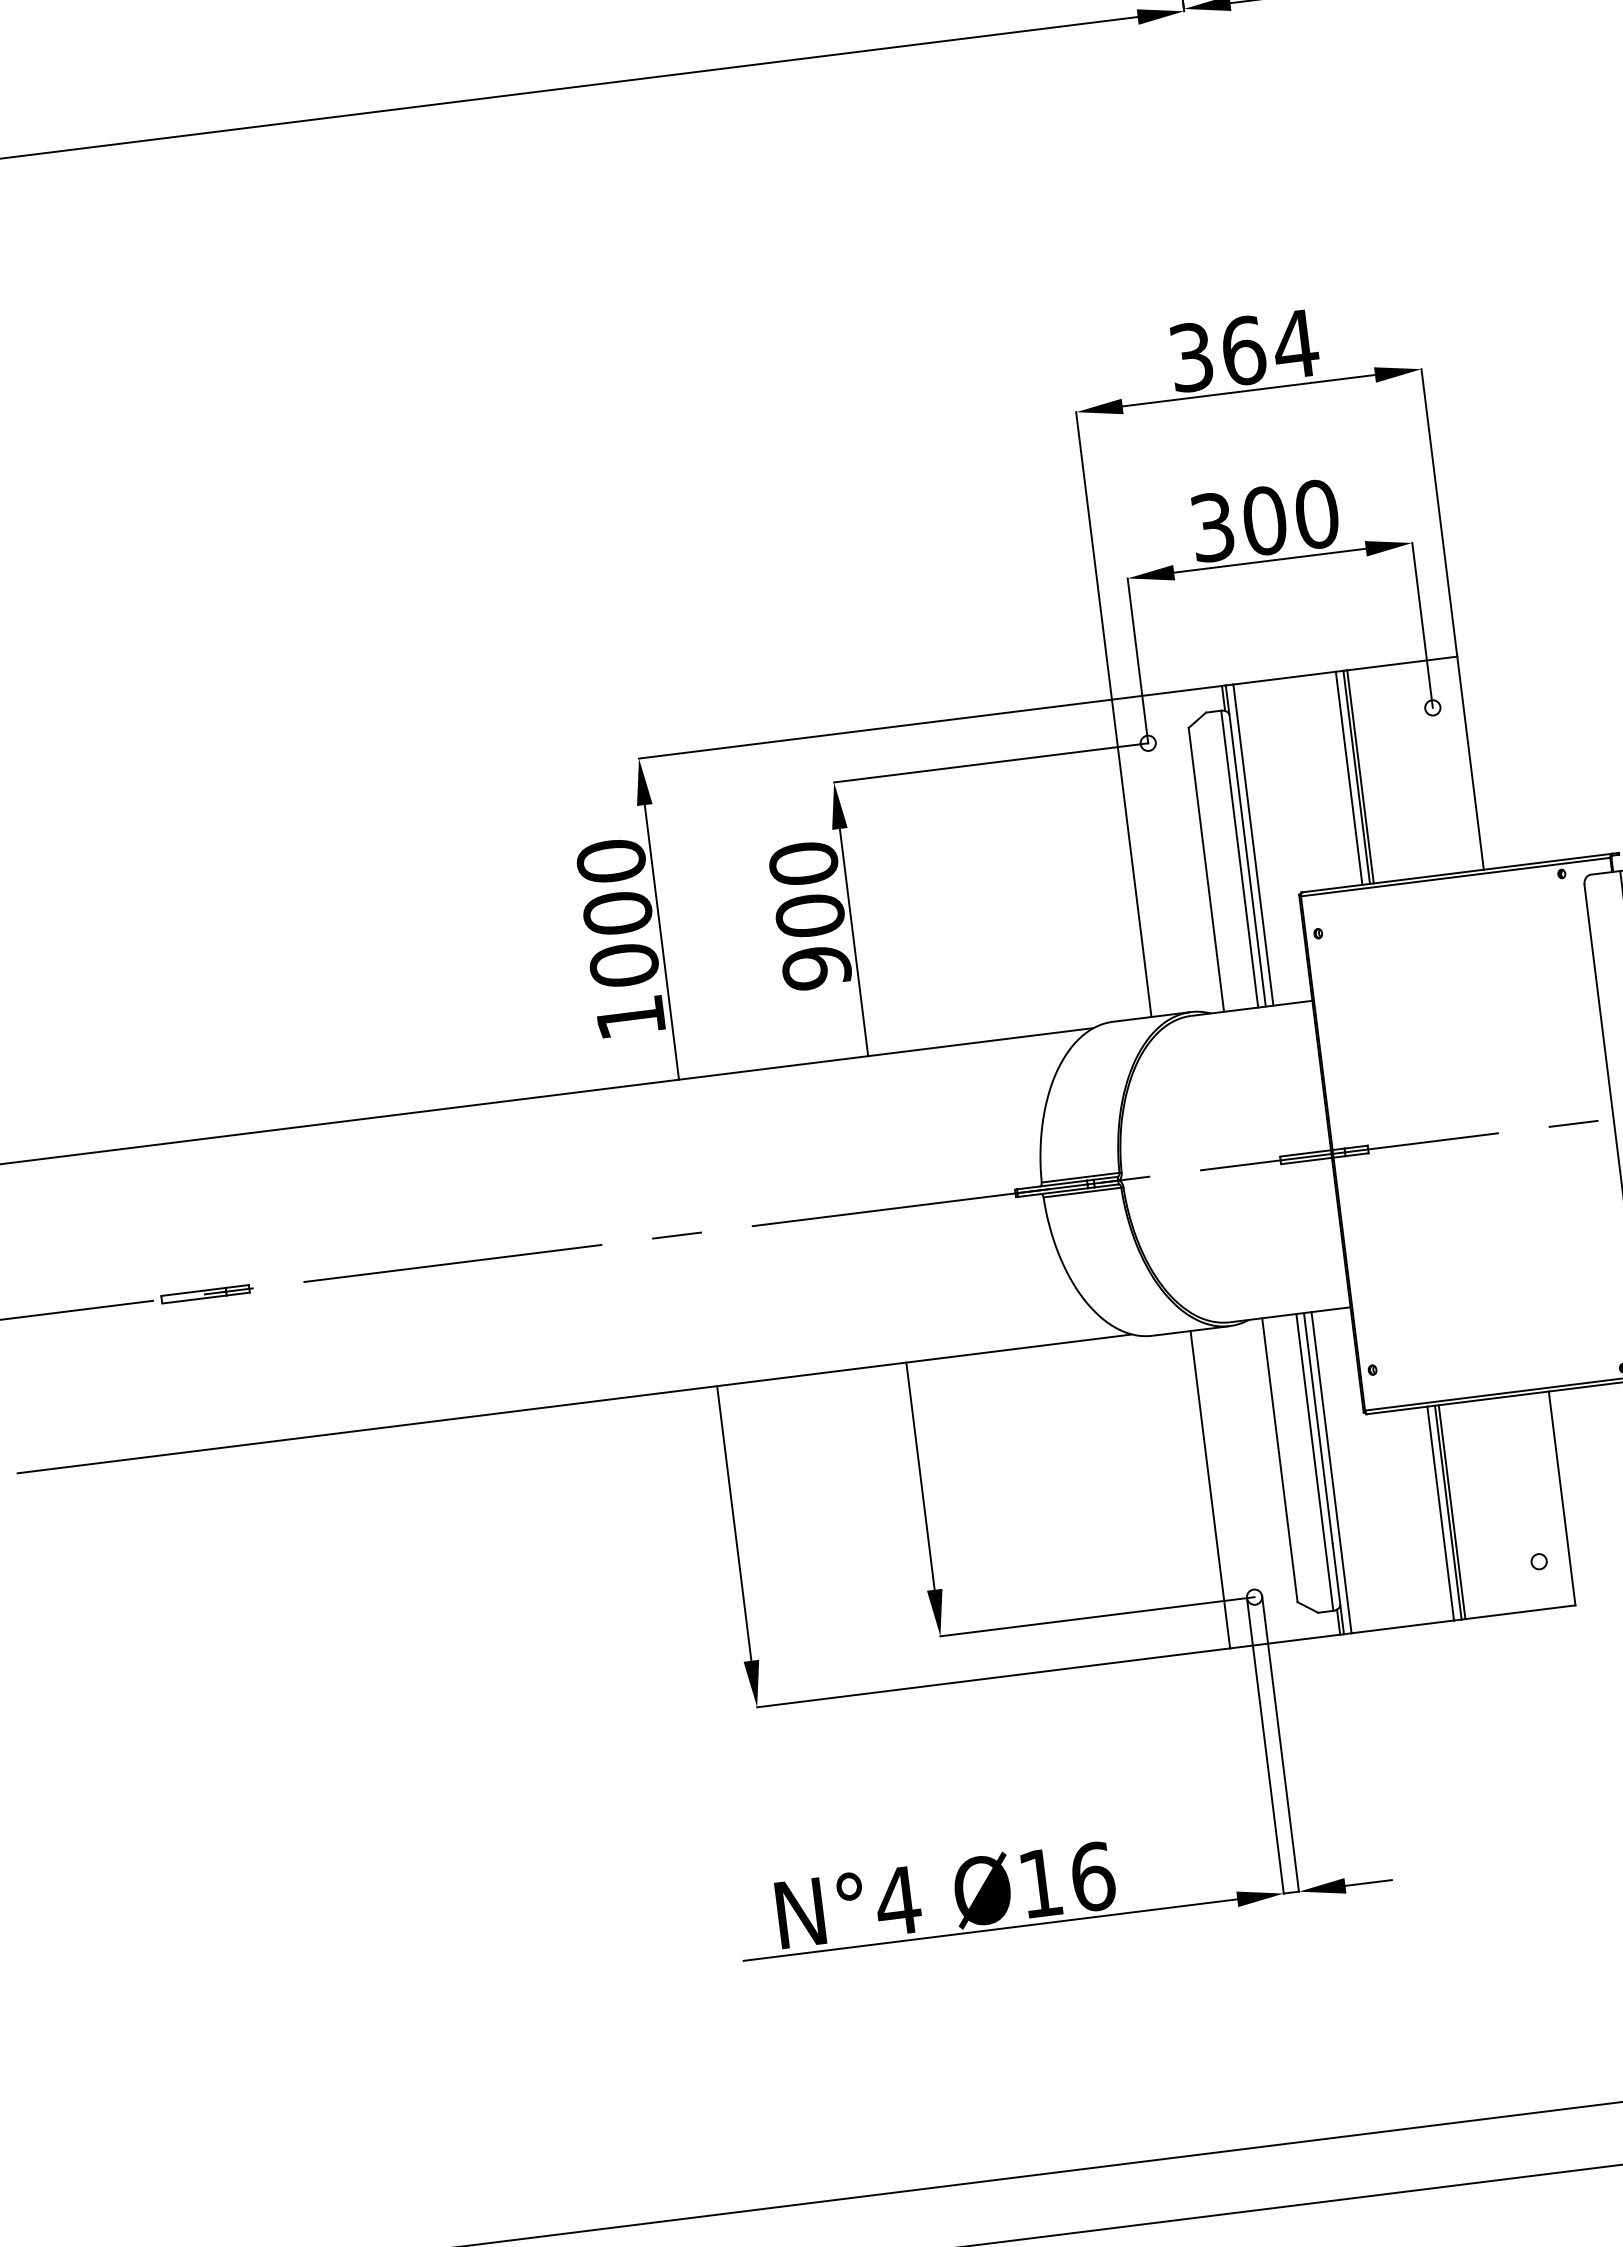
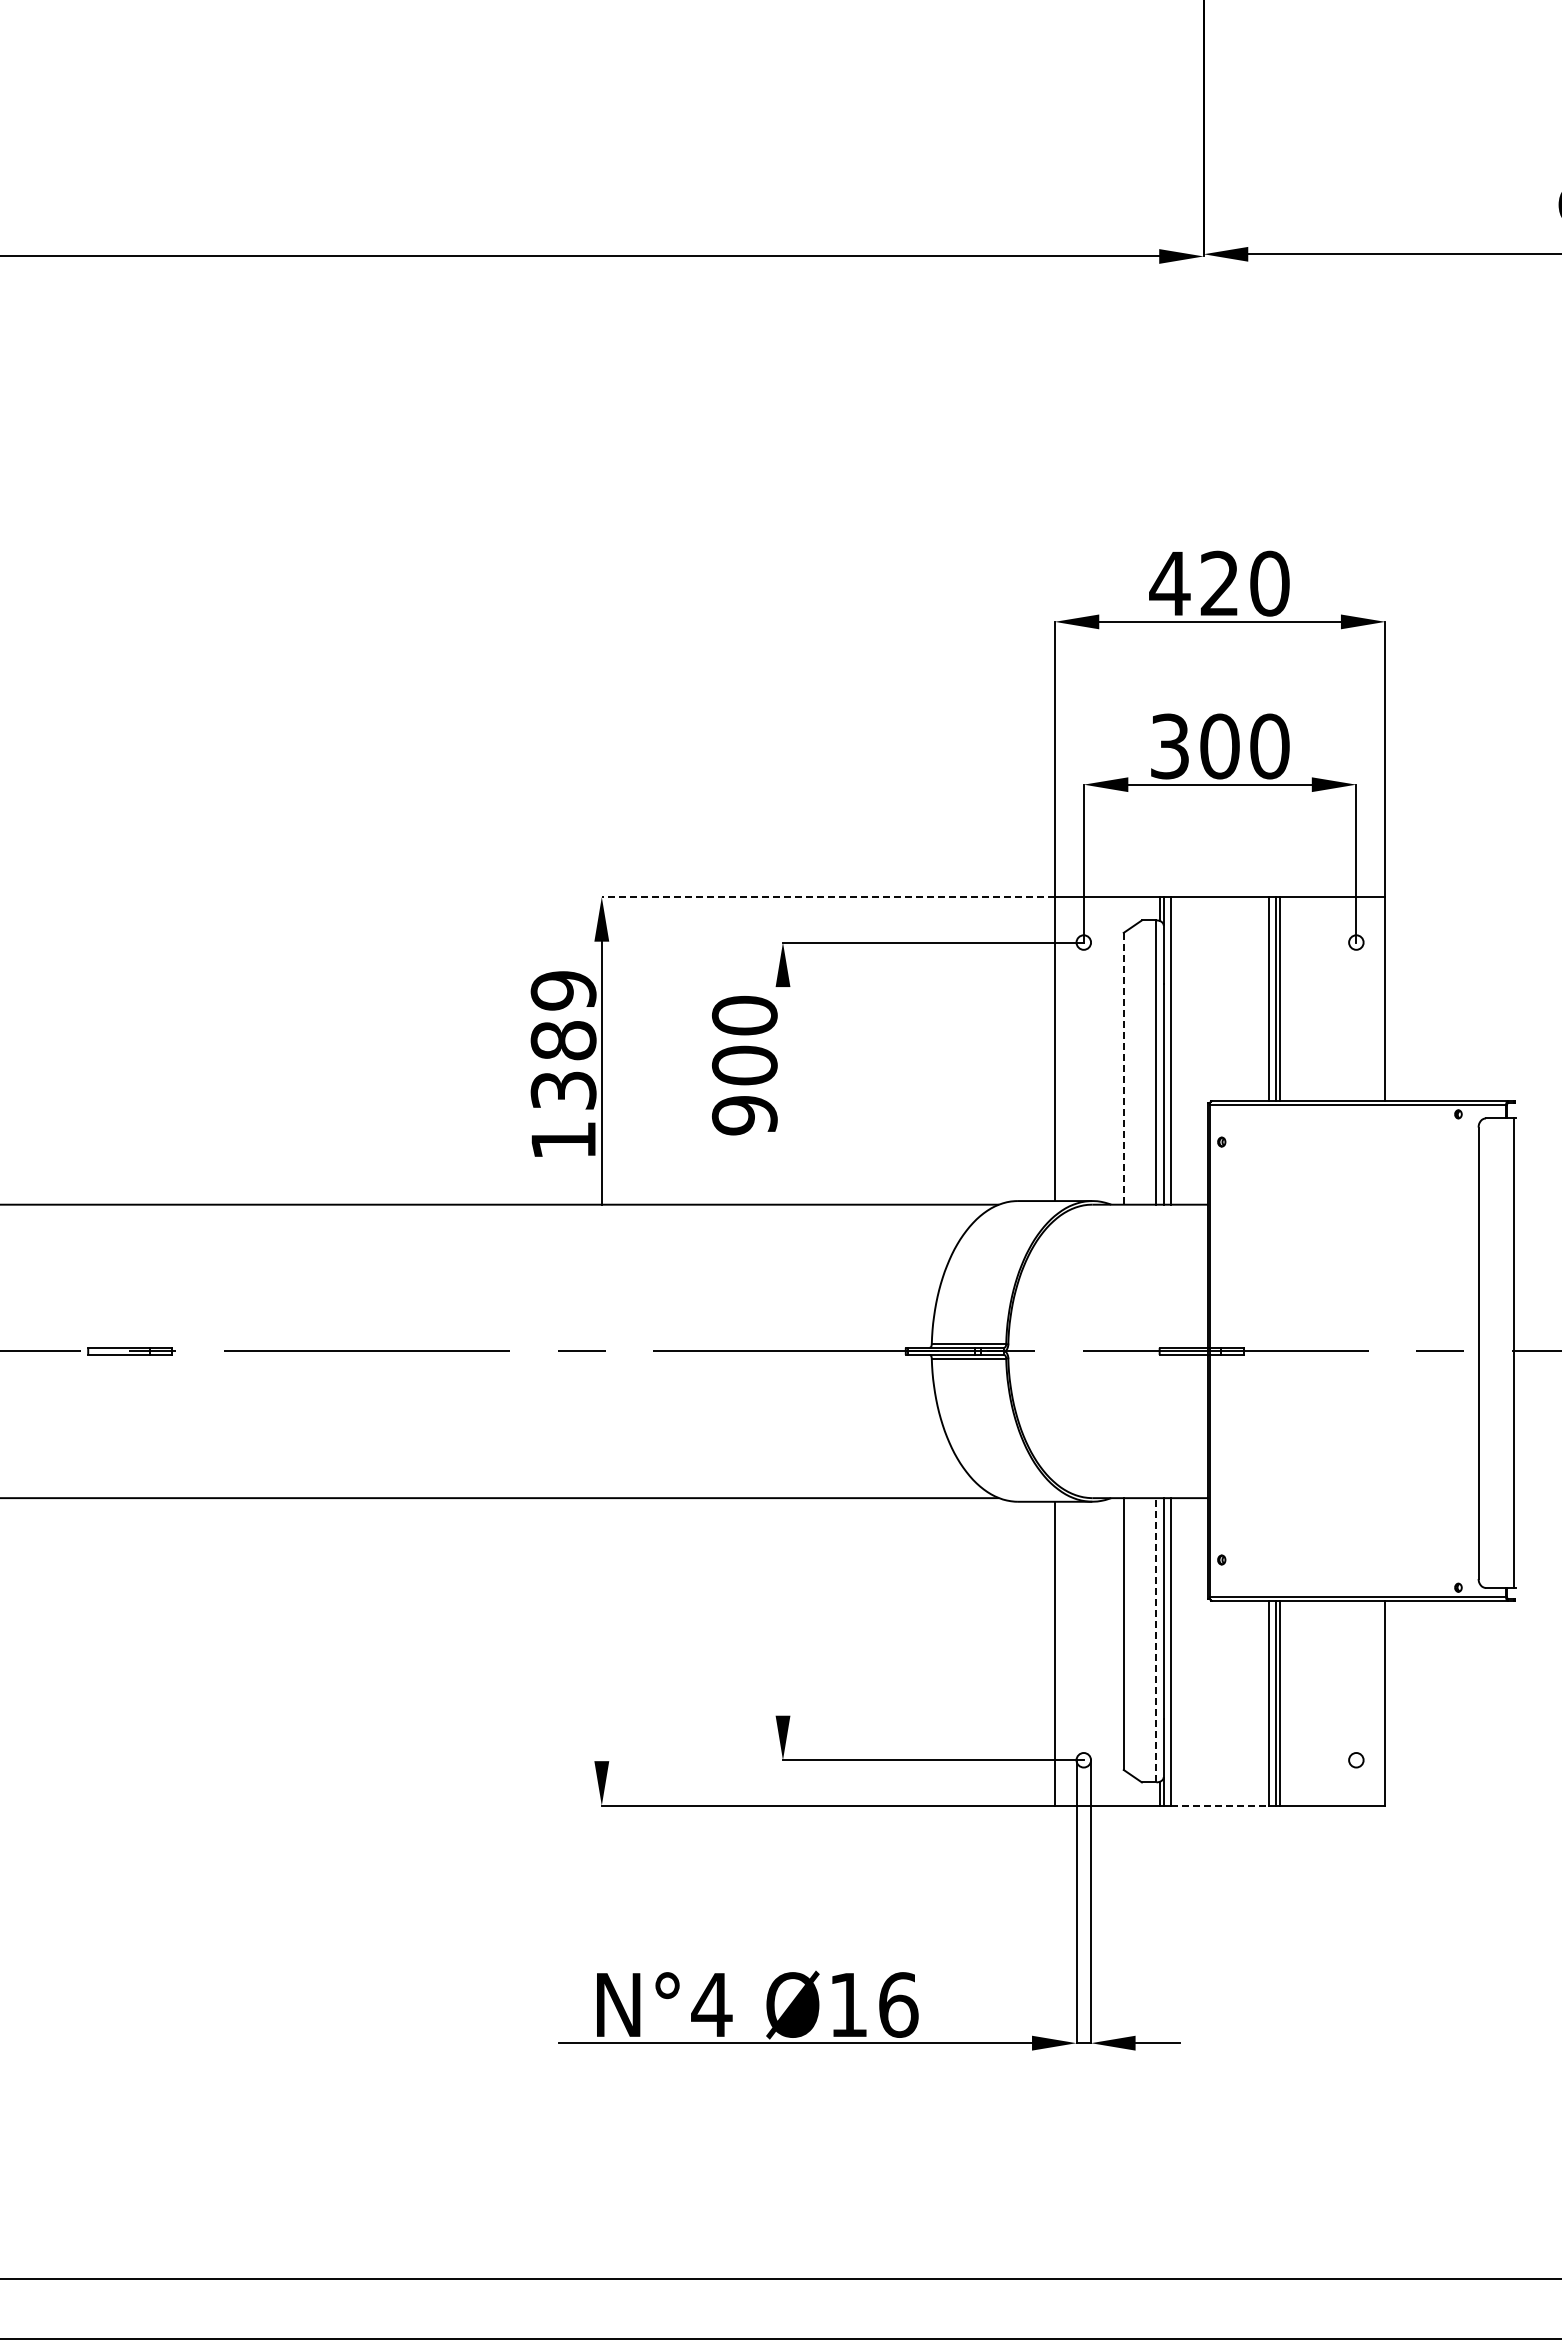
text: (1243, 350) -> (1219, 583), 364 -> 420
line: (874, 729) -> (827, 897), solid -> dashed
line: (1206, 869) -> (1123, 1068), solid -> dashed
text: (617, 913) -> (563, 1040), 1000 -> 1389
line: (853, 942) -> (782, 1095), removed
line: (1314, 1461) -> (1156, 1639), solid -> dashed
line: (919, 1475) -> (782, 1606), removed
line: (733, 1523) -> (601, 1629), removed
line: (1403, 1626) -> (1220, 1805), solid -> dashed

